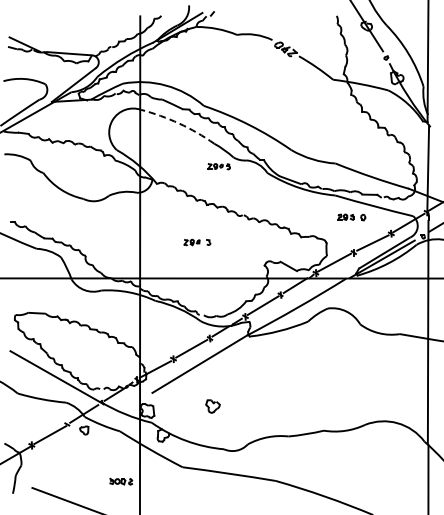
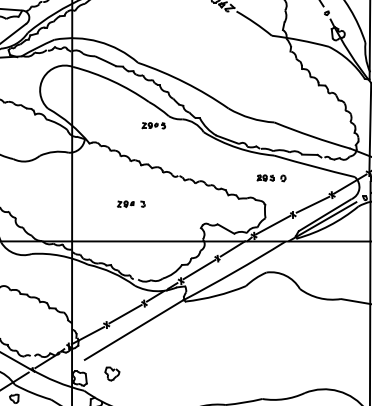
arc: (179, 123) -> (112, 81), dashed -> solid
part: (351, 217) -> (271, 178), moved
part: (212, 406) -> (111, 373), moved

